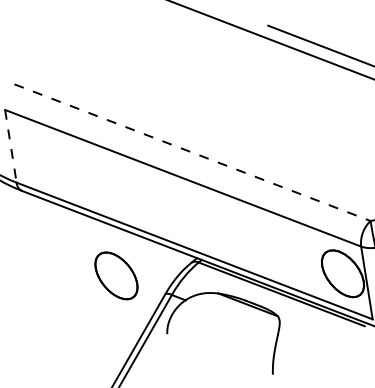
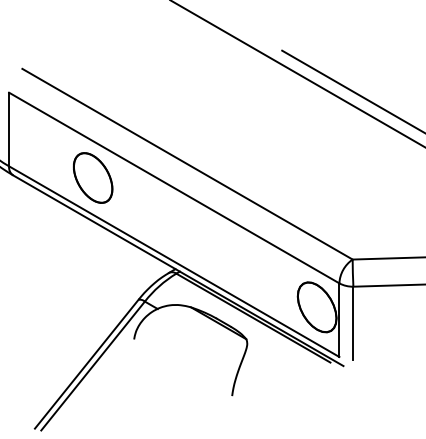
line: (11, 146) -> (9, 129), dashed -> solid
line: (192, 152) -> (187, 164), dashed -> solid
part: (116, 275) -> (93, 177), moved

